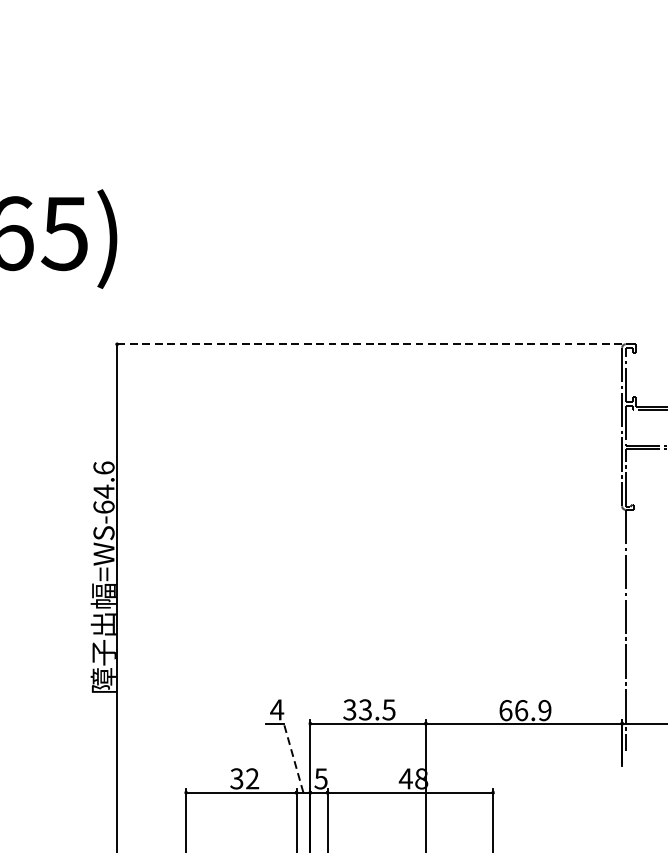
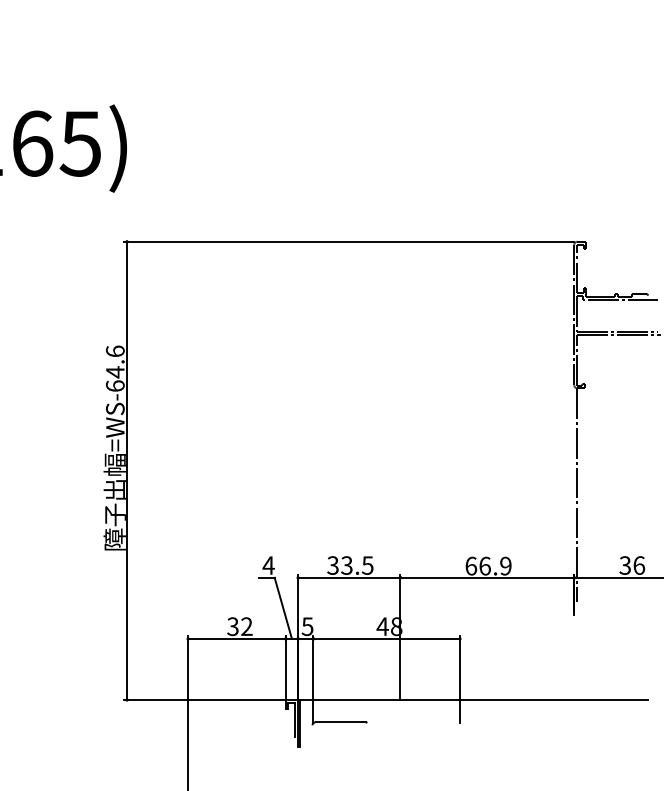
line: (367, 343) -> (348, 241), dashed -> solid
line: (293, 758) -> (283, 608), dashed -> solid

